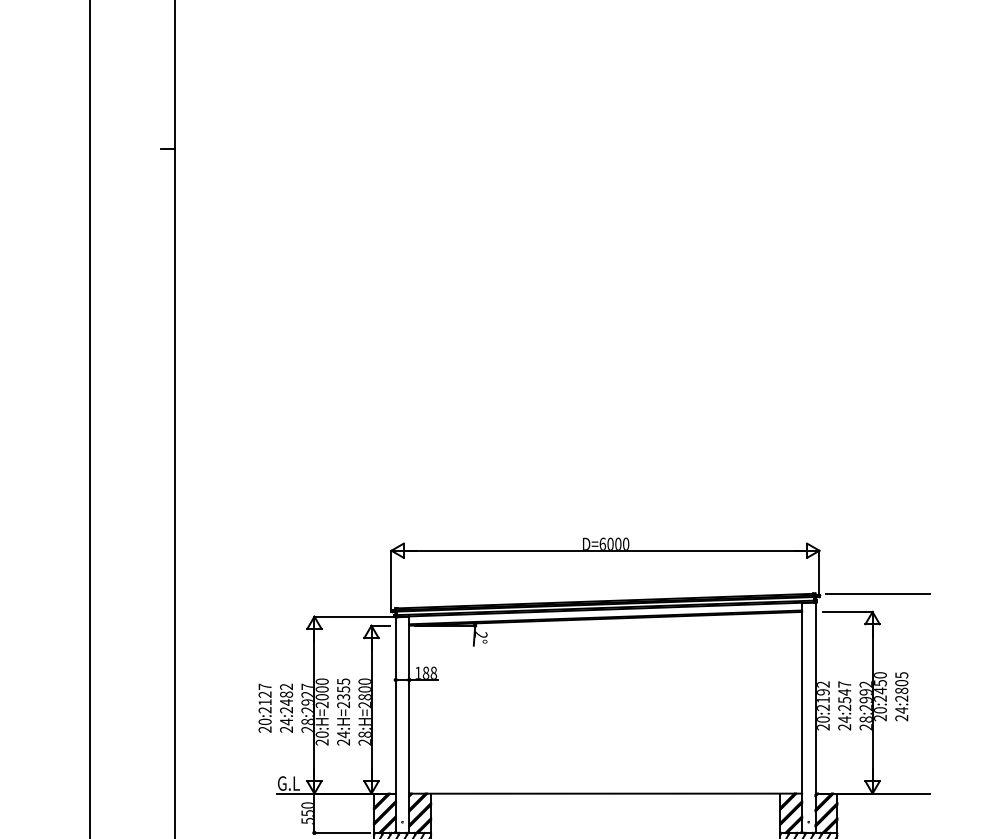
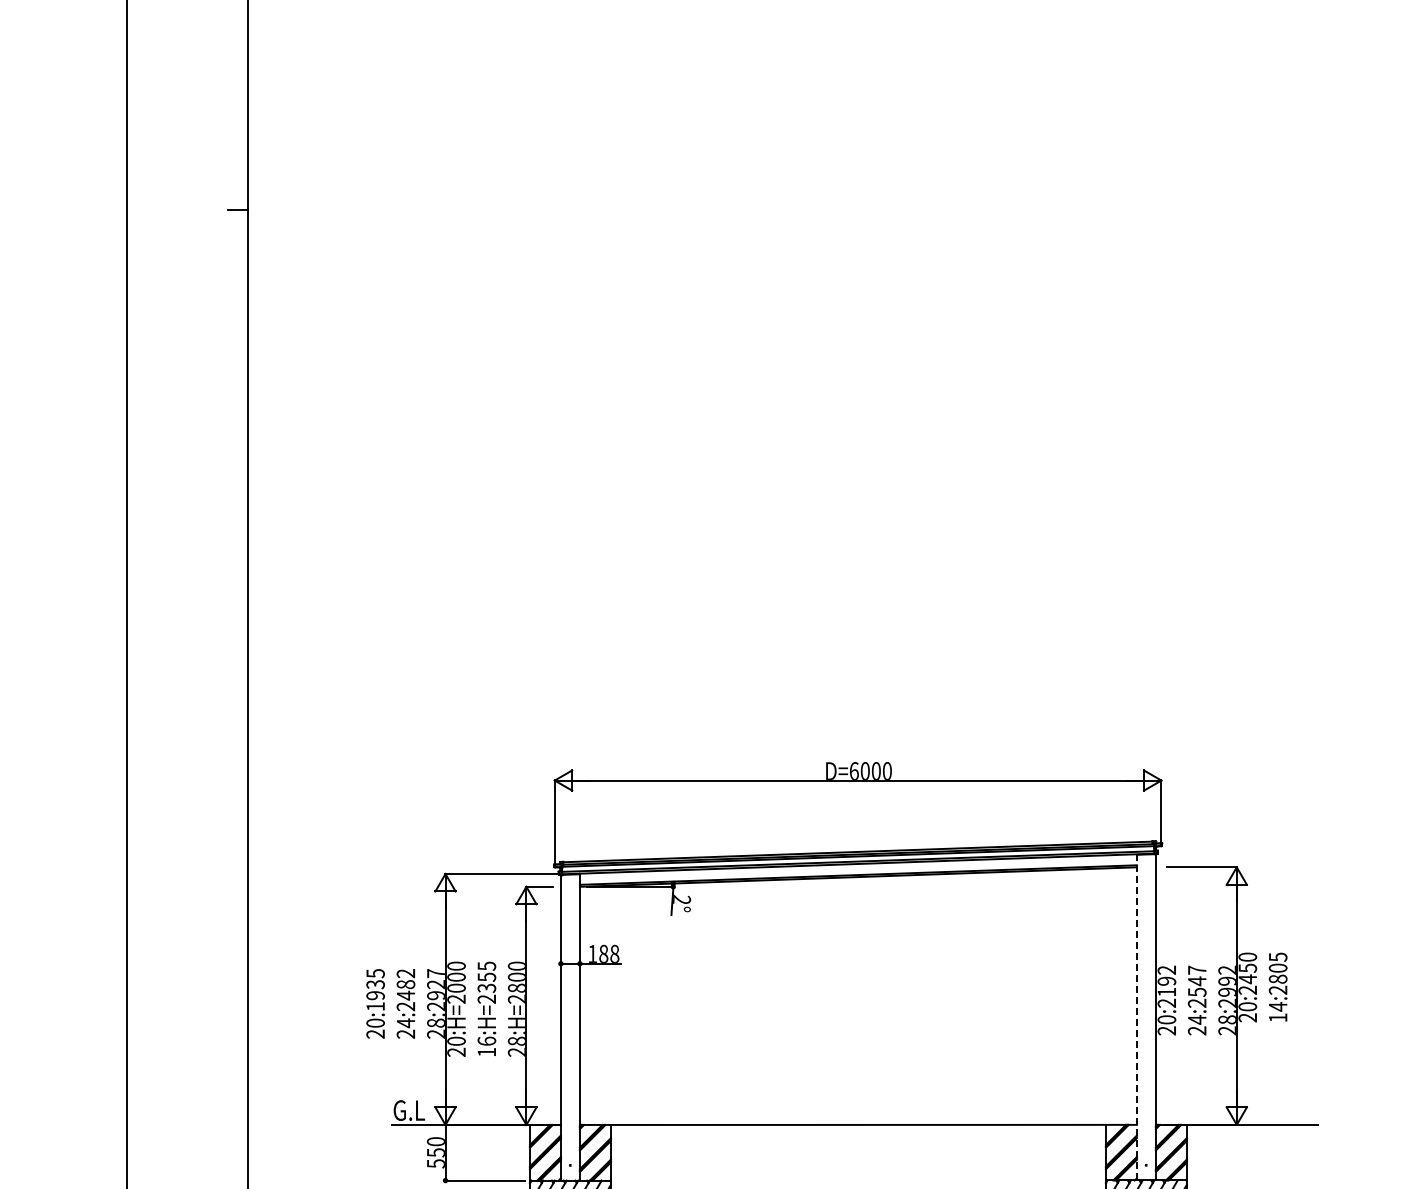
line: (878, 593) -> (1244, 841), removed
text: (265, 698) -> (375, 990), 20:2127 -> 20:1935
line: (801, 717) -> (1136, 1016), solid -> dashed
text: (901, 717) -> (1277, 1017), 24:2805 -> 14:2805
text: (343, 738) -> (486, 1046), 24:H=2355 -> 16:H=2355

